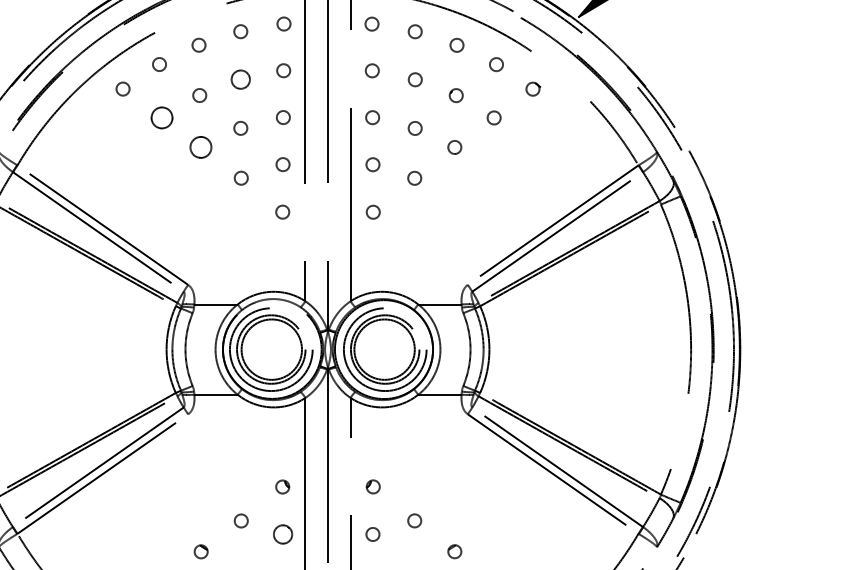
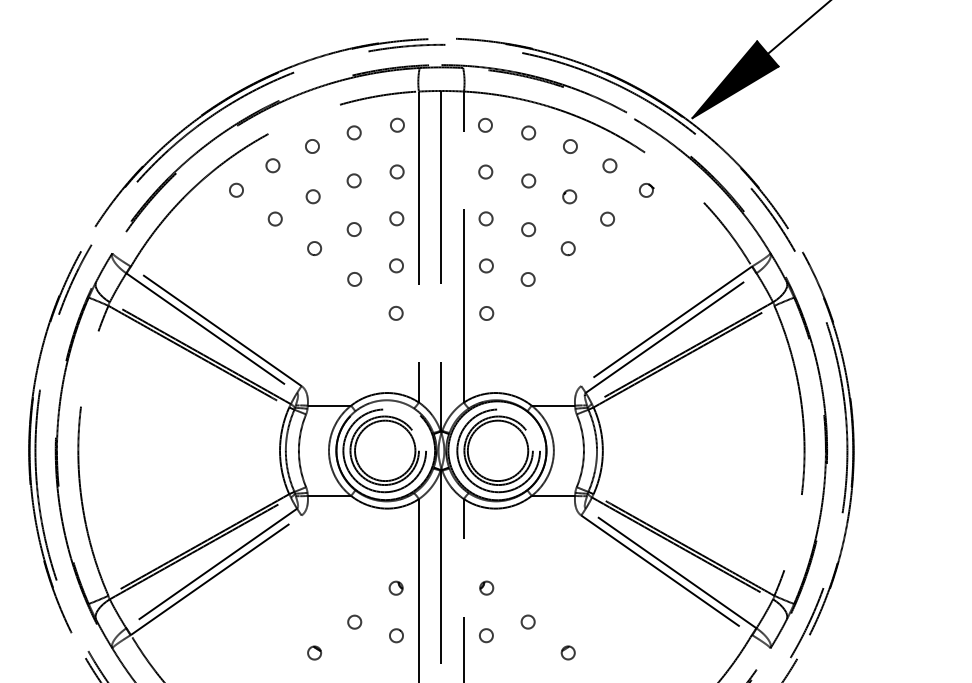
circle: (240, 79) -> (353, 180), size x0.71
circle: (161, 117) -> (274, 218), size x0.62
circle: (201, 147) -> (314, 248), size x0.62
circle: (283, 534) -> (396, 635), size x0.71

